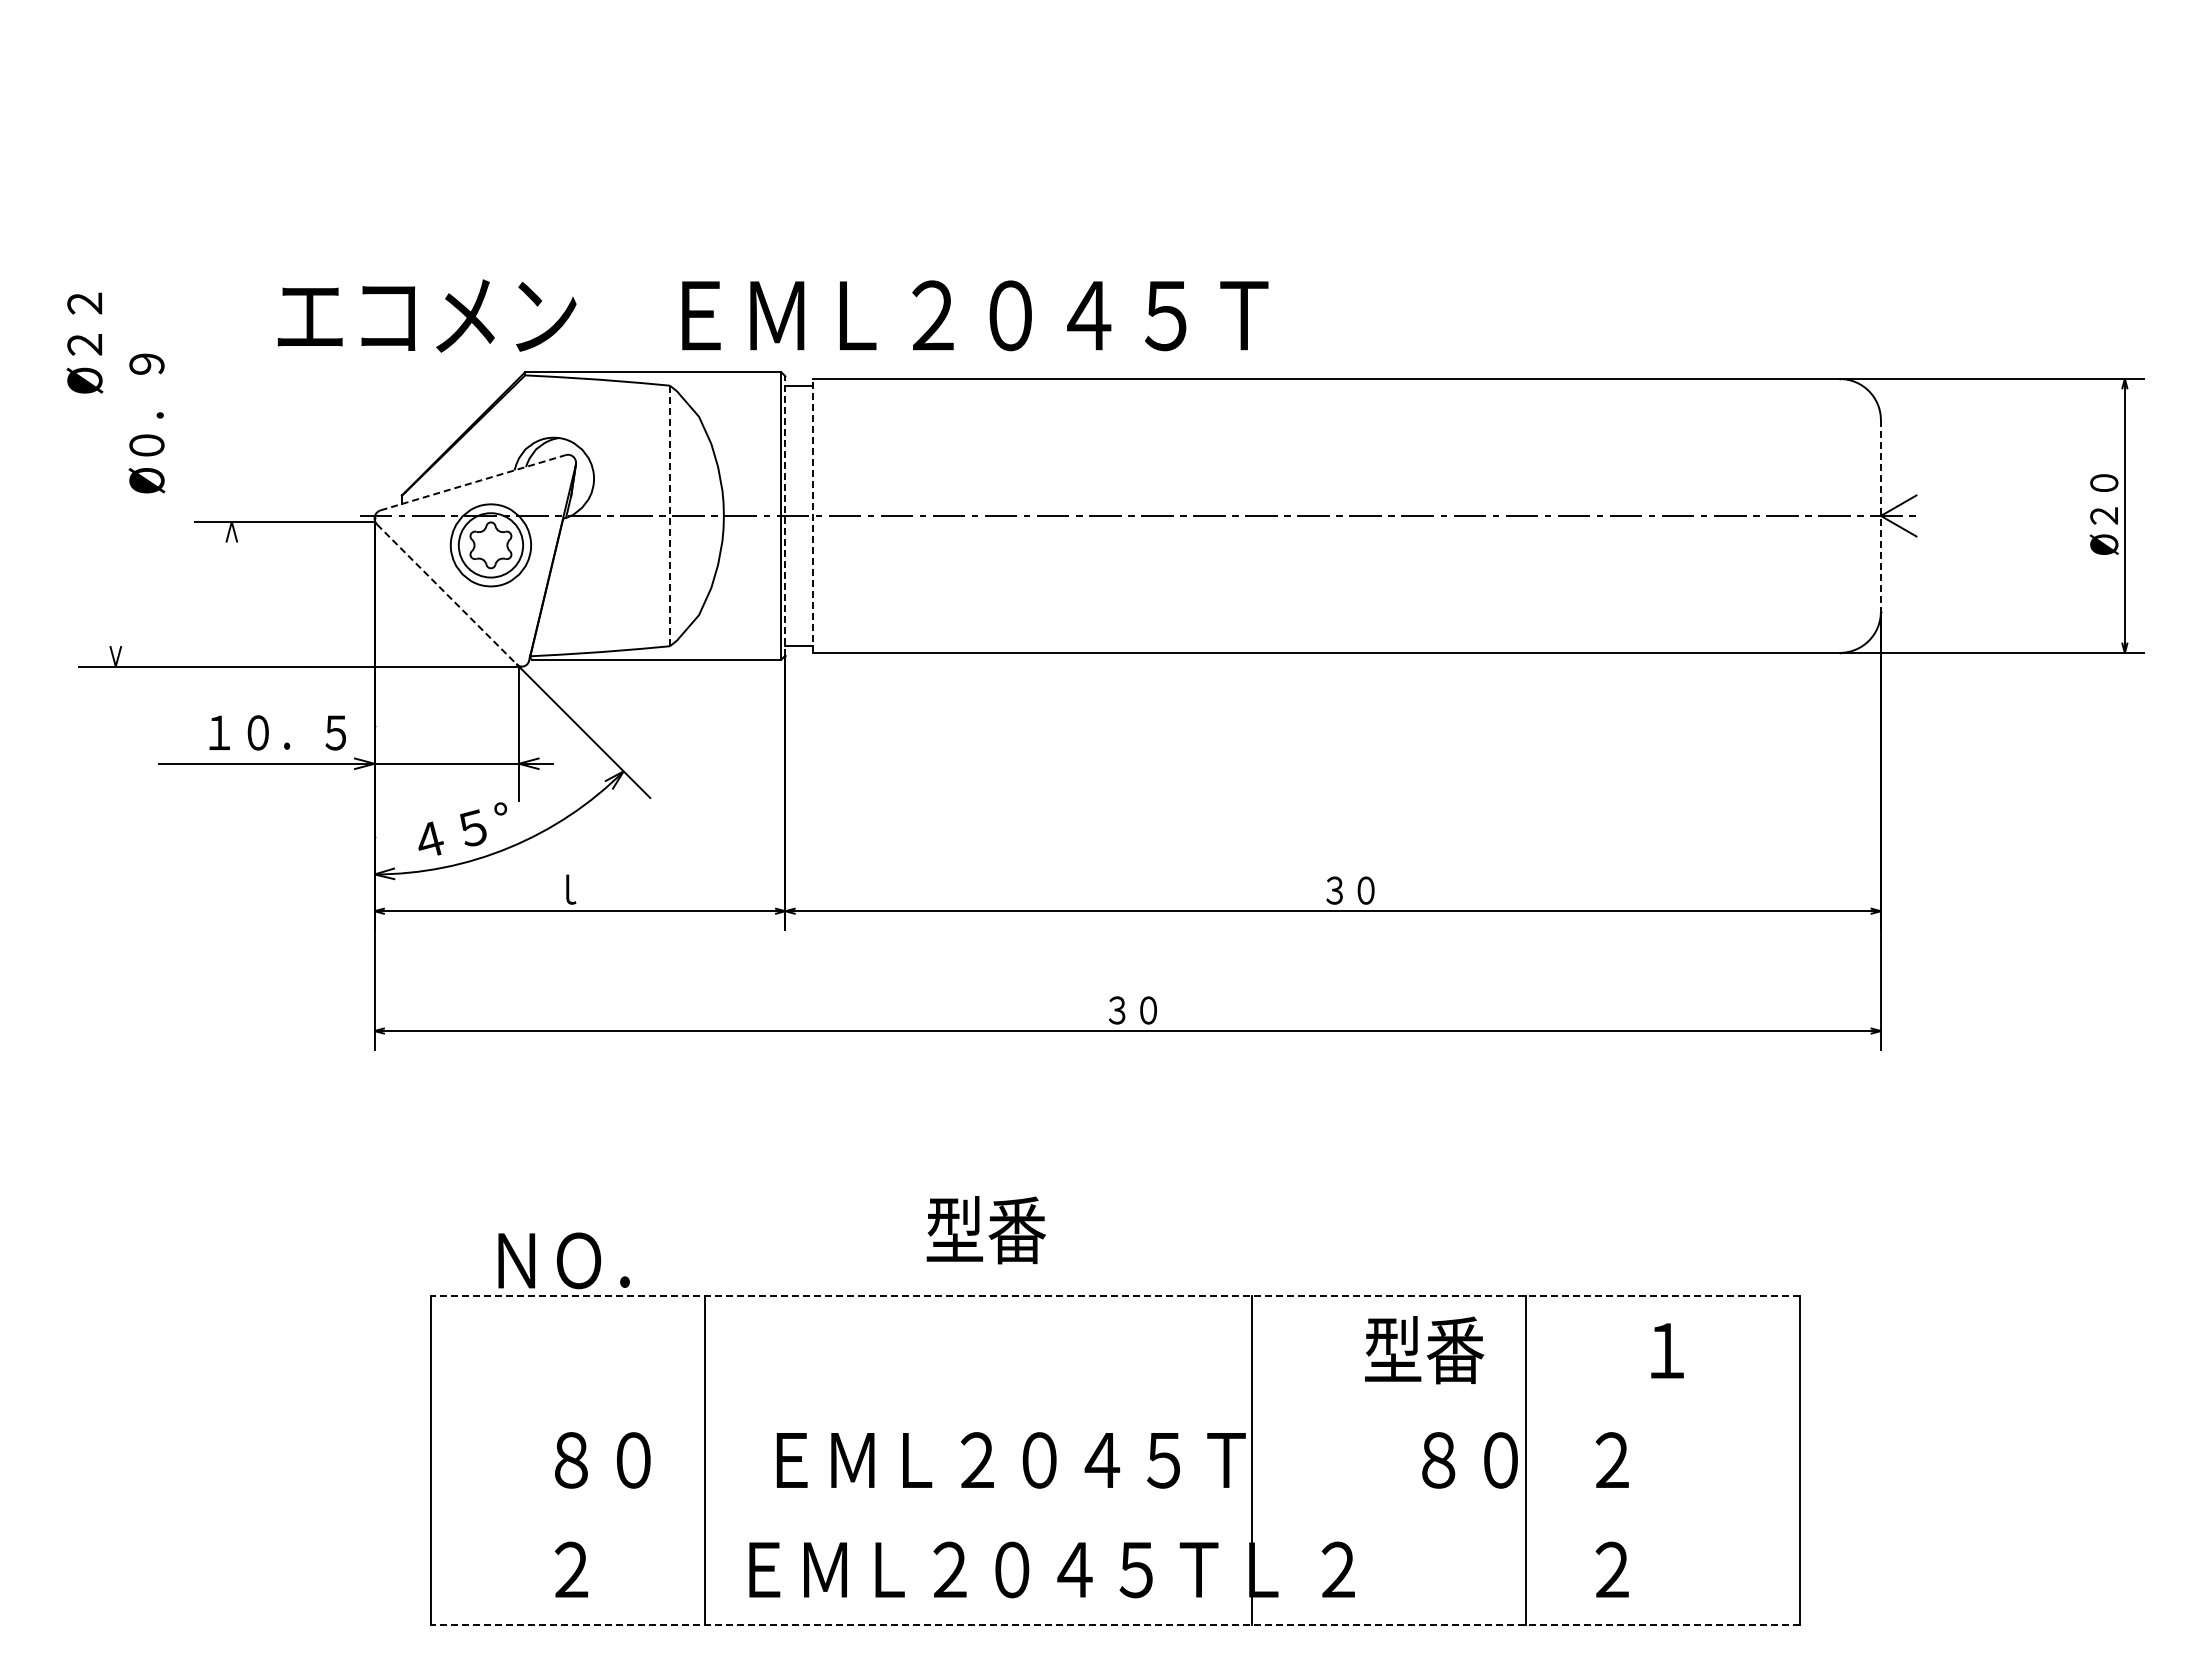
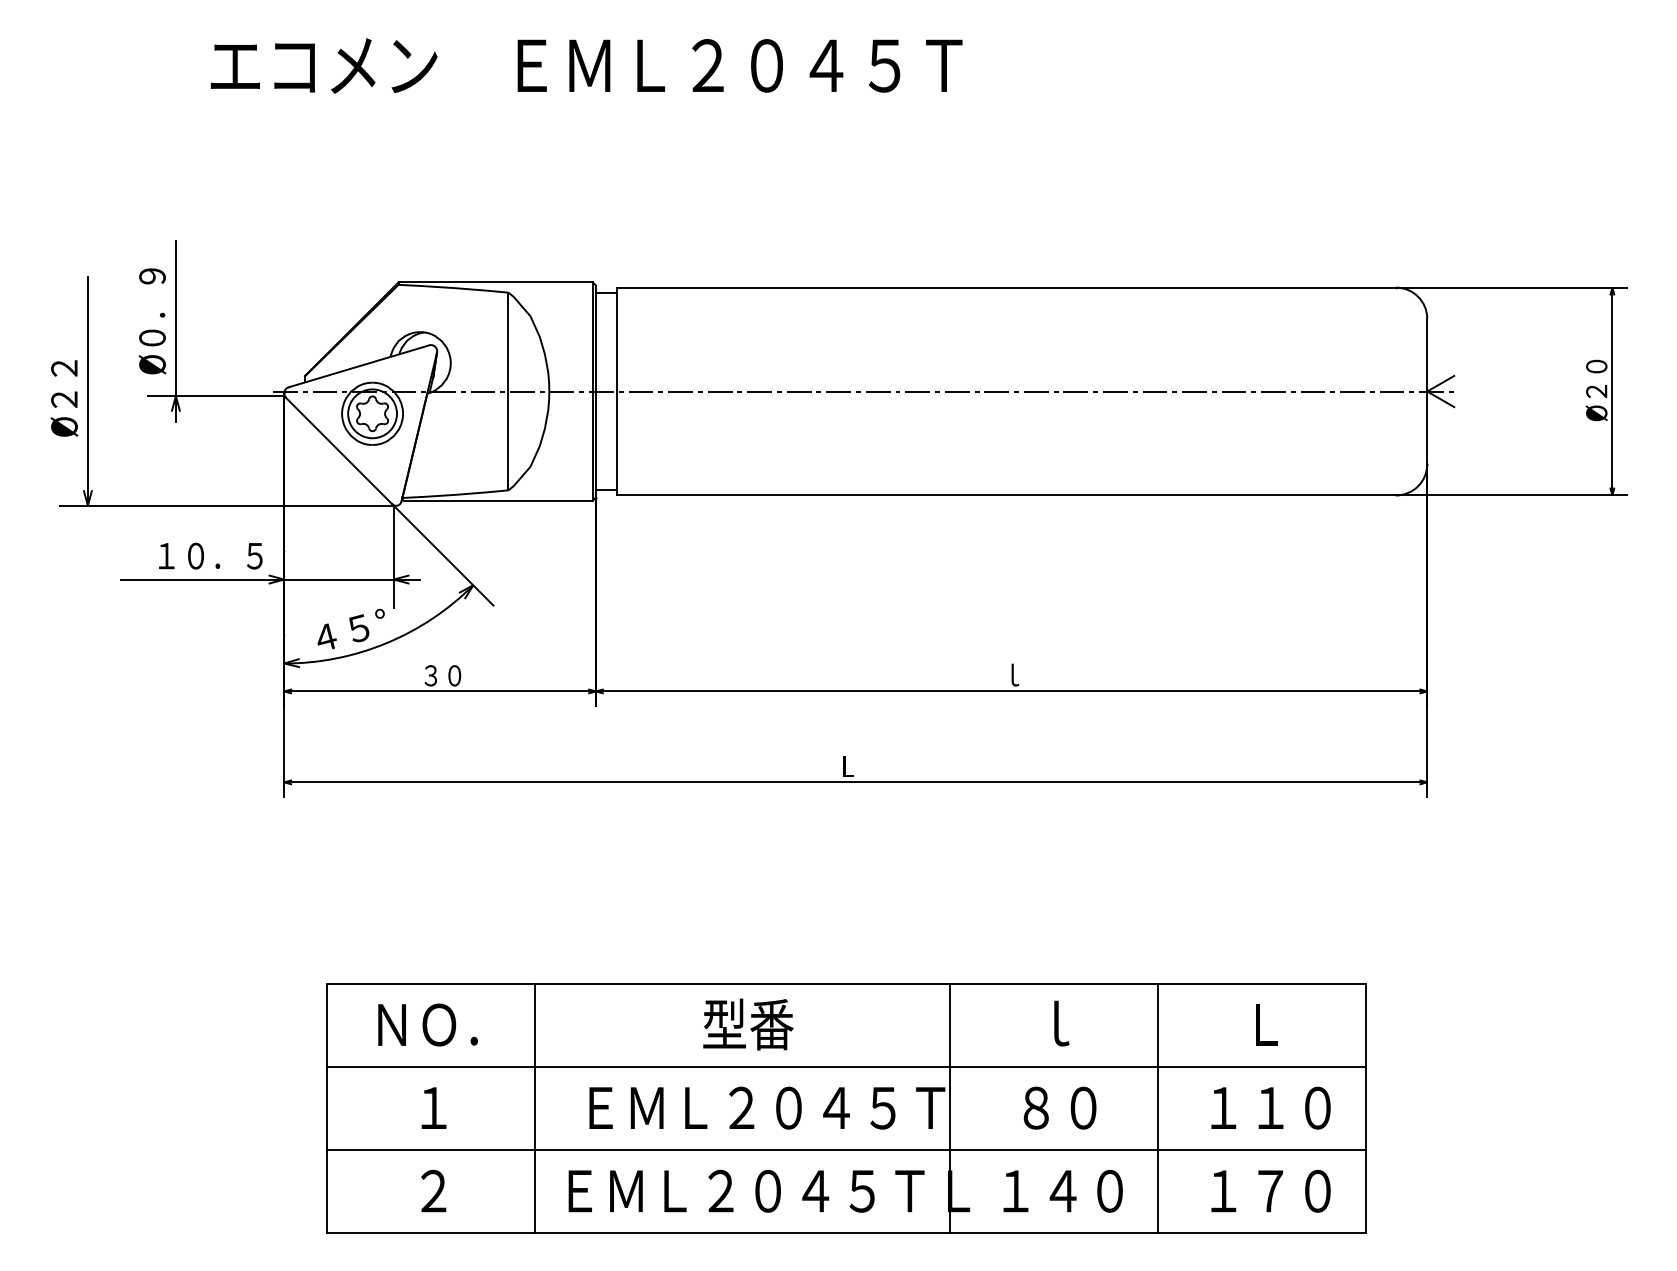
text: (772, 315) -> (586, 65), moved
text: (84, 342) -> (64, 397), moved
text: (146, 423) -> (152, 321), moved
line: (231, 436) -> (175, 331), added
line: (473, 482) -> (359, 366), dashed -> solid
line: (115, 515) -> (87, 391), added
line: (785, 515) -> (596, 391), dashed -> solid
line: (812, 515) -> (616, 391), dashed -> solid
line: (1880, 515) -> (1426, 391), dashed -> solid
line: (669, 516) -> (508, 391), dashed -> solid
line: (446, 594) -> (338, 451), dashed -> solid
text: (583, 889) -> (442, 674), ｌ -> ３０
text: (1350, 889) -> (1024, 674), ３０ -> ｌ
text: (1132, 1010) -> (859, 766), ３０ -> Ｌ
text: (985, 1230) -> (747, 1024), moved
text: (563, 1260) -> (427, 1024), moved
line: (1115, 1296) -> (846, 983), dashed -> solid
text: (1424, 1350) -> (1080, 1024), 型番 -> ｌ
text: (1667, 1350) -> (1265, 1024), １ -> Ｌ
line: (1115, 1405) -> (846, 1066), added
text: (602, 1460) -> (457, 1108), ８０ -> １
text: (1469, 1460) -> (1059, 1108), moved
text: (1674, 1460) -> (1270, 1108), ２ -> １１０
line: (1115, 1515) -> (846, 1149), added
text: (1400, 1569) -> (1062, 1190), ２ -> １４０
text: (1674, 1569) -> (1270, 1190), ２ -> １７０
line: (1115, 1624) -> (846, 1232), dashed -> solid

